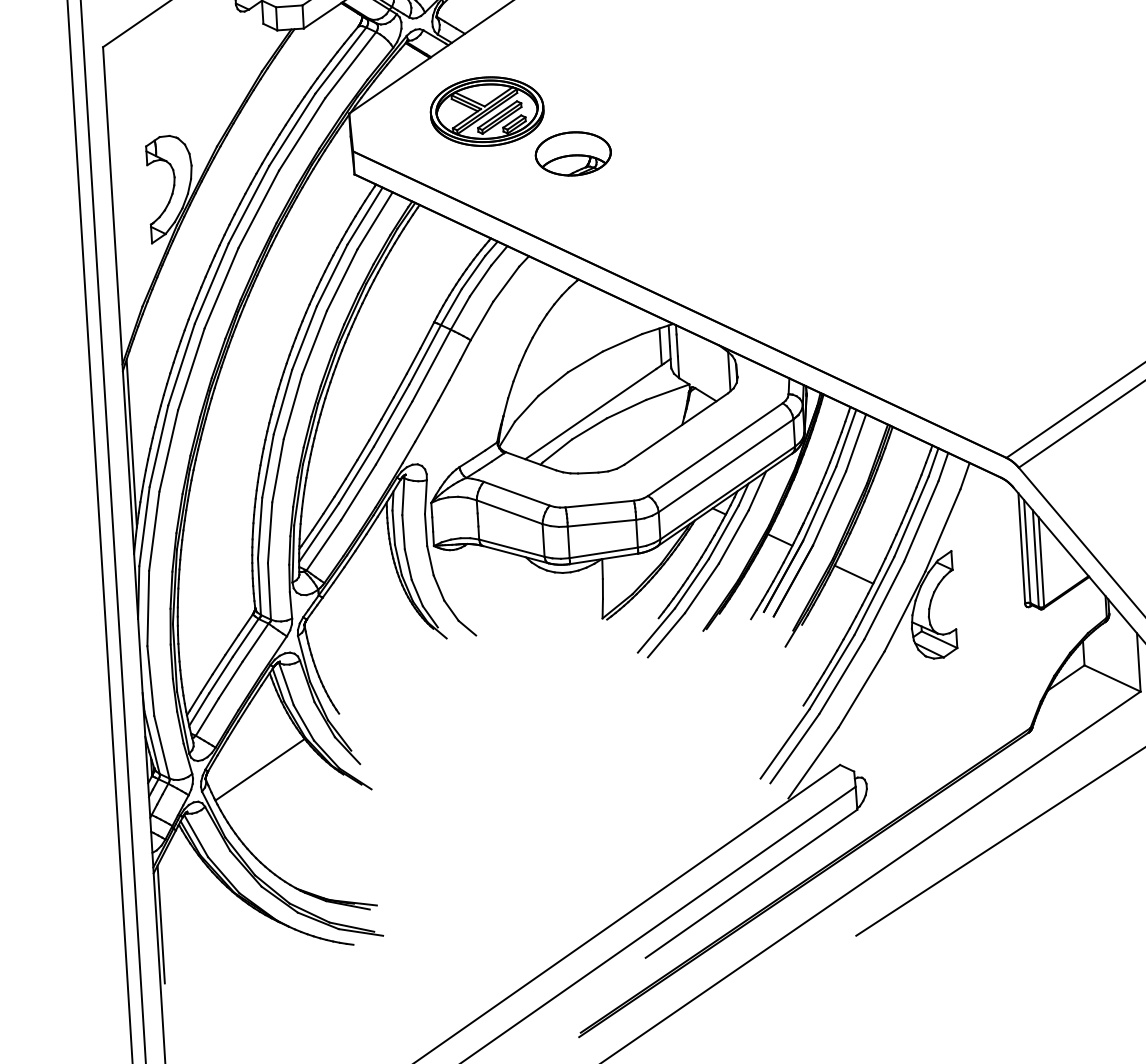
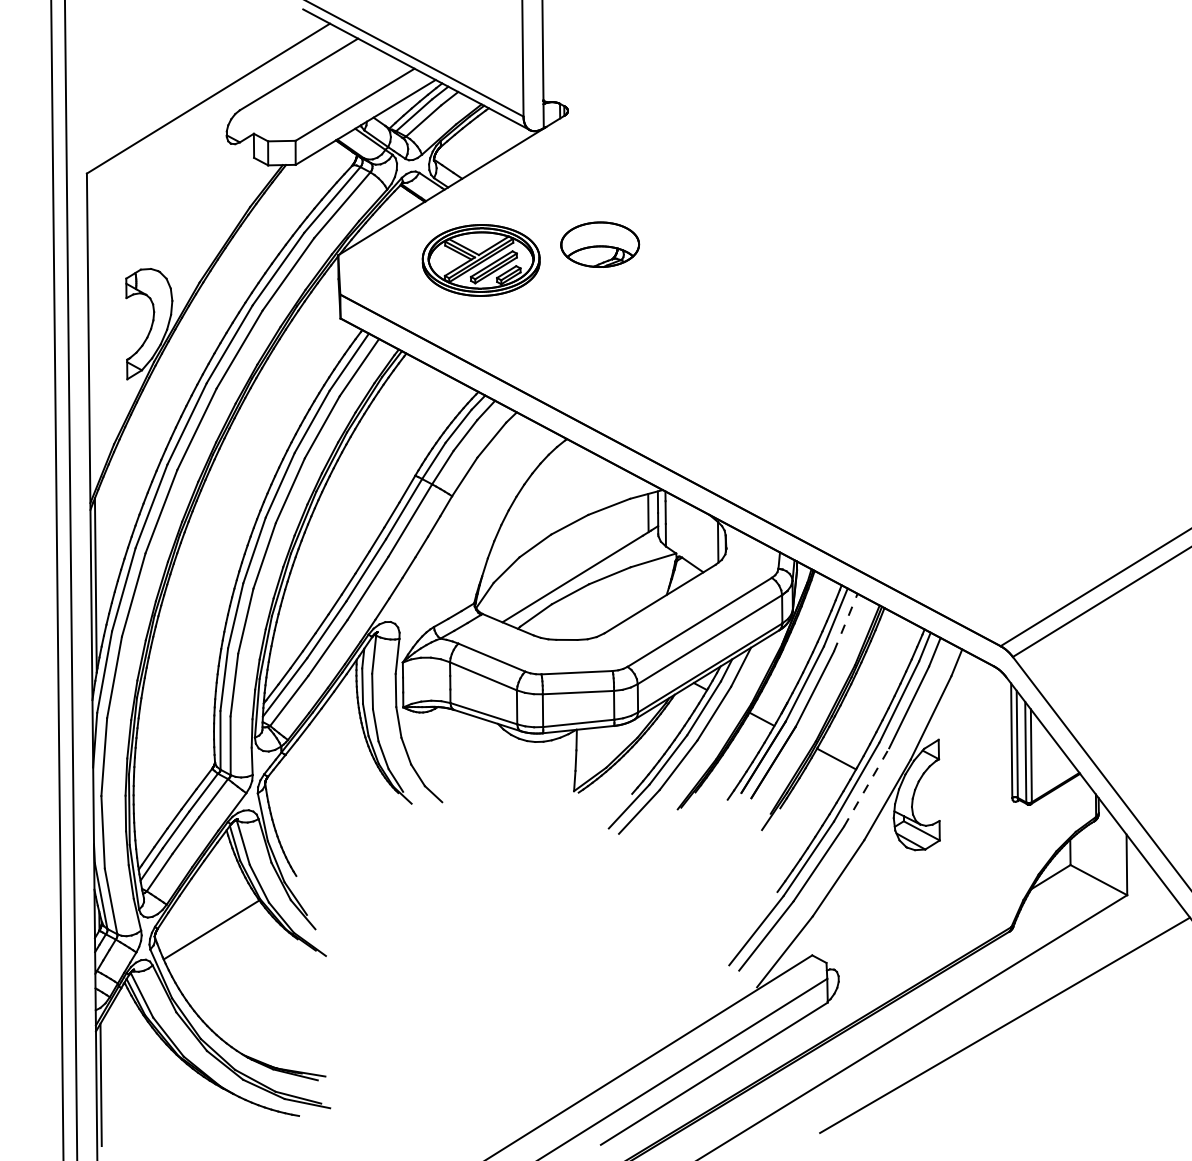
part: (573, 153) -> (600, 244), moved
line: (855, 442) -> (845, 622), solid -> dashed
line: (884, 600) -> (866, 787), solid -> dashed

